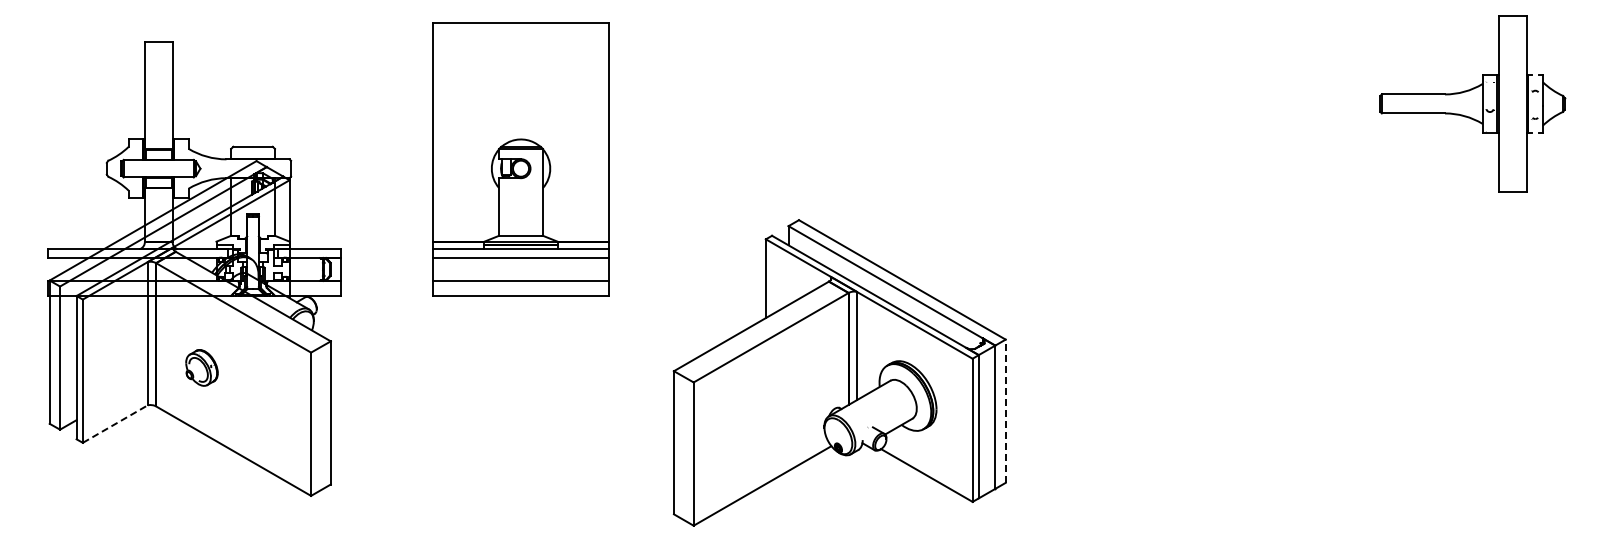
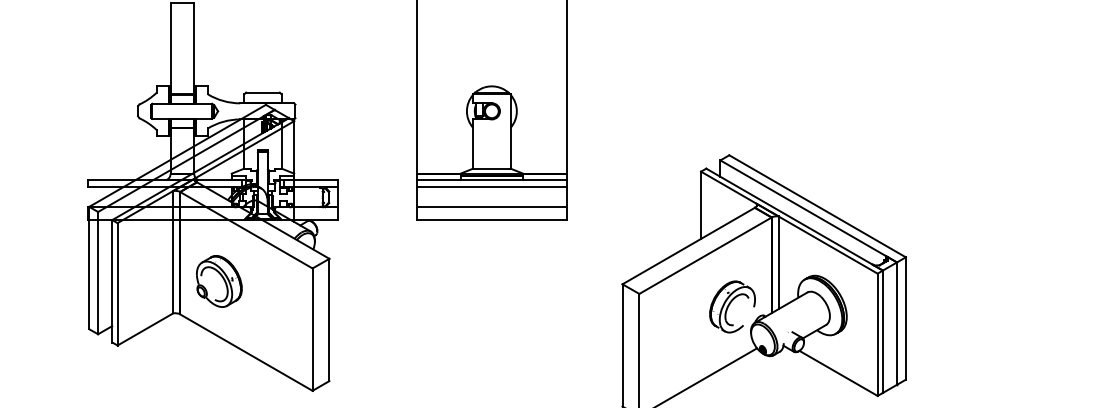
part: (201, 367) -> (218, 281), size x1.67
part: (802, 397) -> (732, 306), added
line: (1005, 411) -> (905, 318), dashed -> solid
line: (115, 424) -> (145, 329), dashed -> solid

